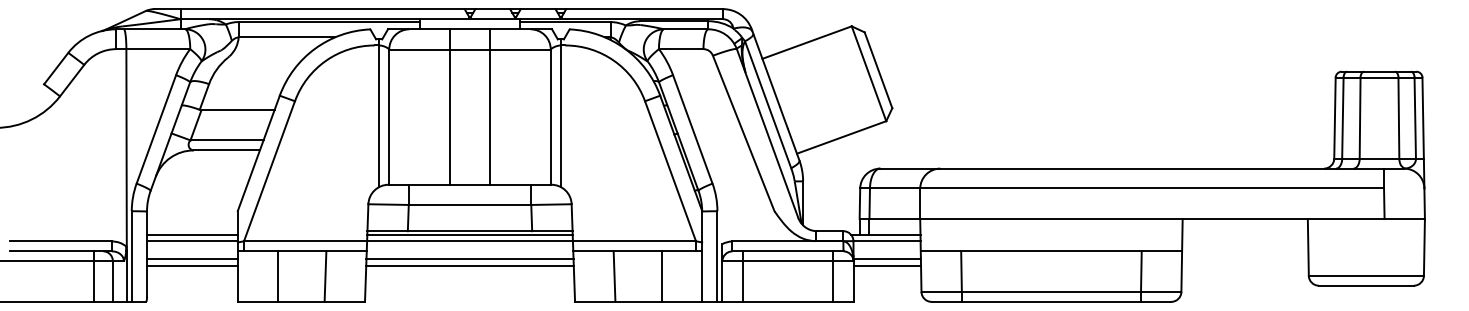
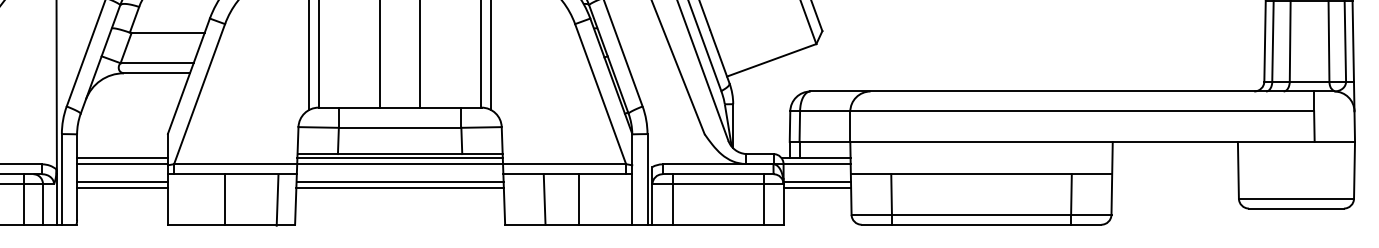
line: (278, 276) -> (225, 199), moved
line: (325, 276) -> (277, 200), moved
line: (661, 276) -> (578, 199), moved

